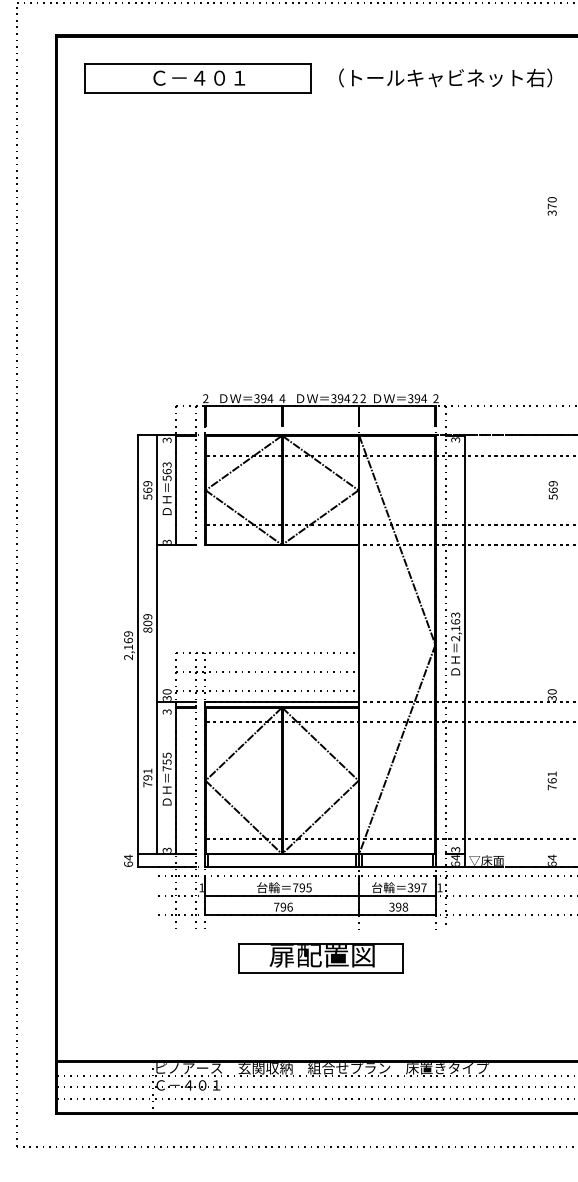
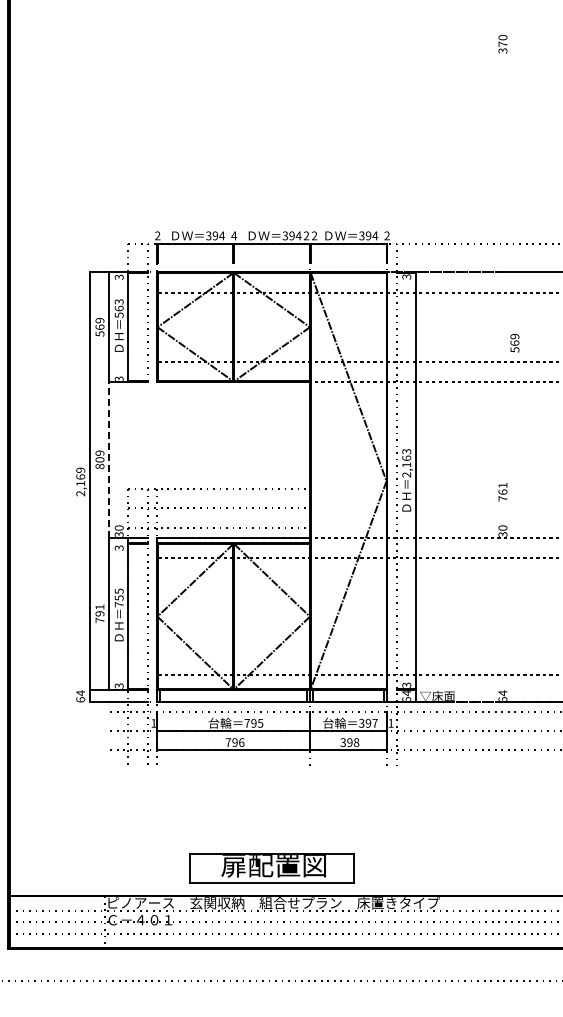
text: (552, 490) -> (514, 343), moved
line: (156, 622) -> (108, 458), solid -> dashed
text: (551, 780) -> (502, 491), moved
part: (320, 958) -> (272, 868), moved

